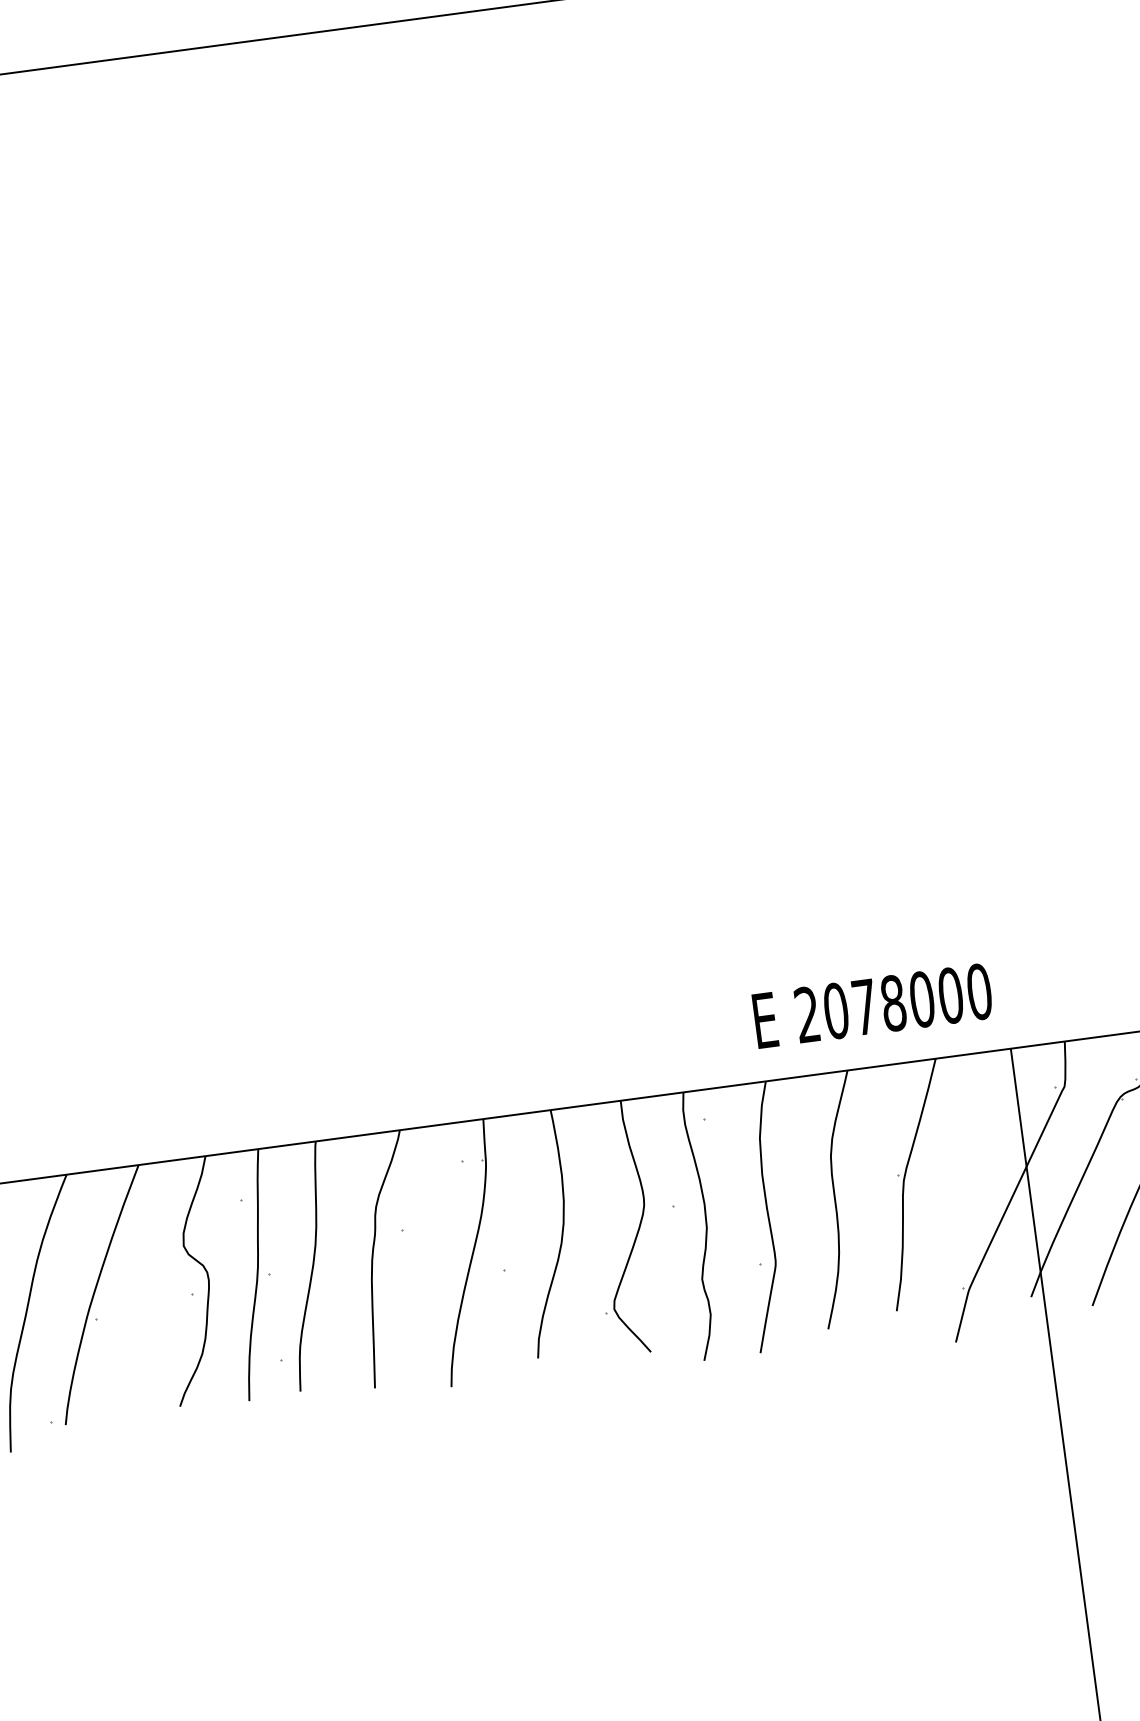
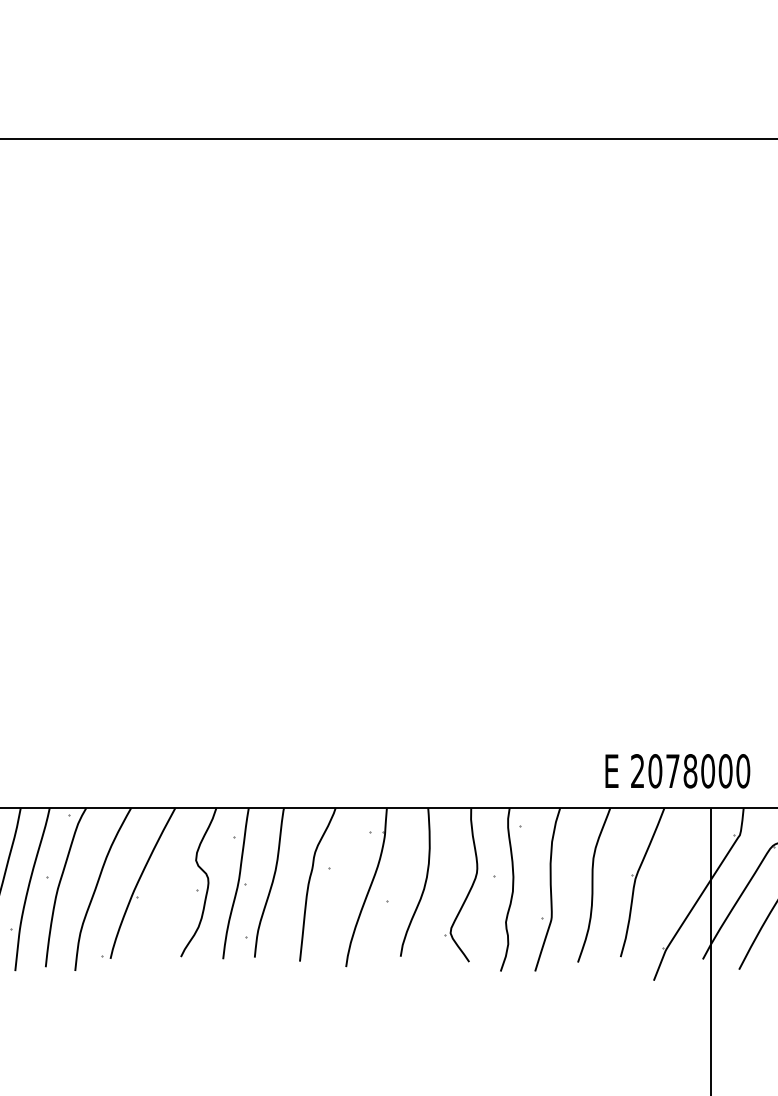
text: (872, 1006) -> (677, 771), moved

